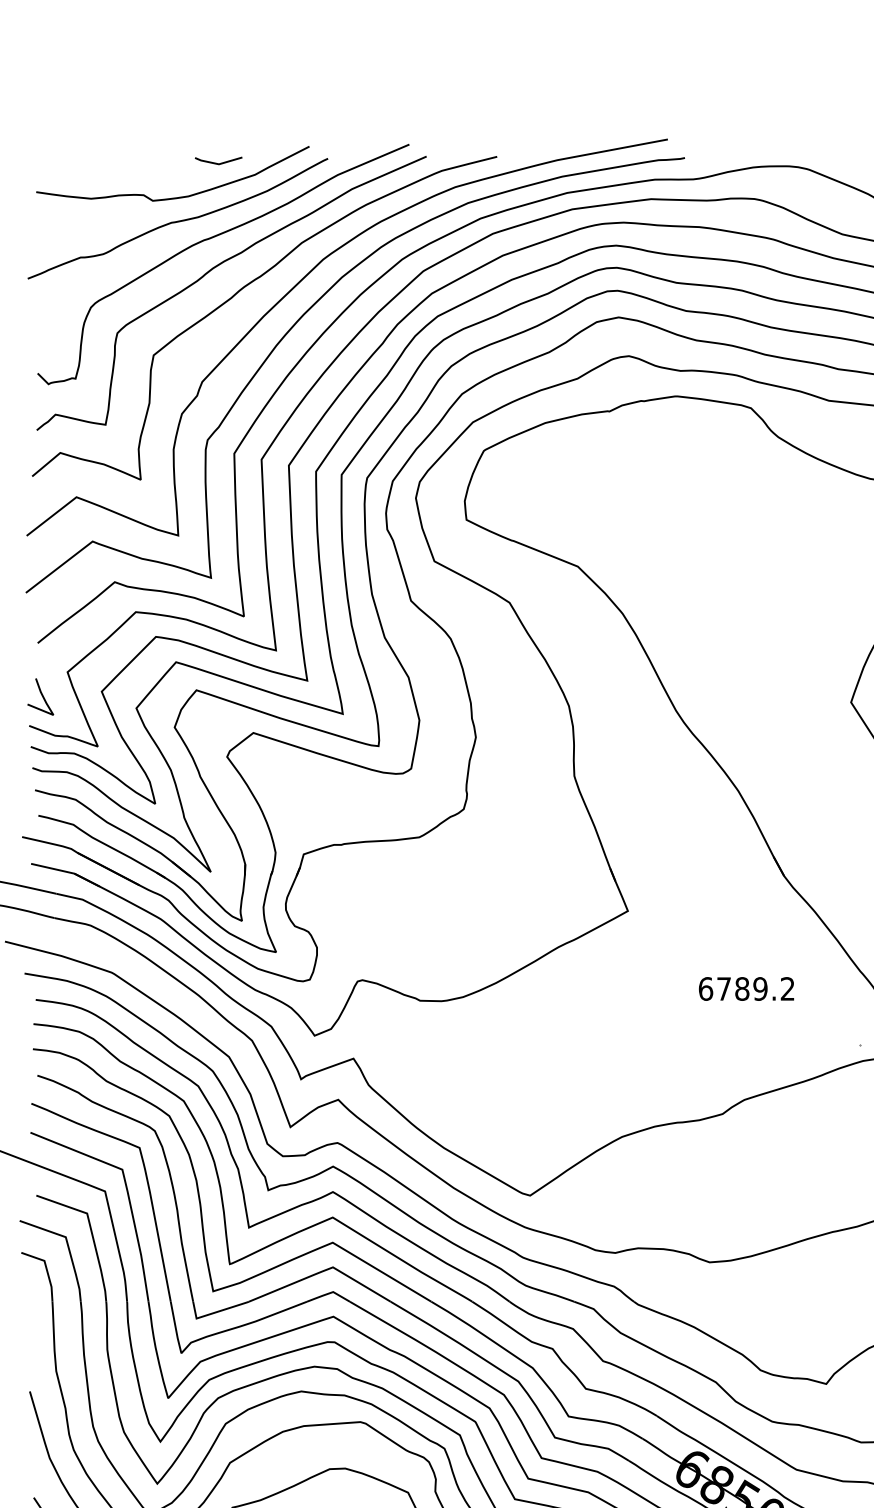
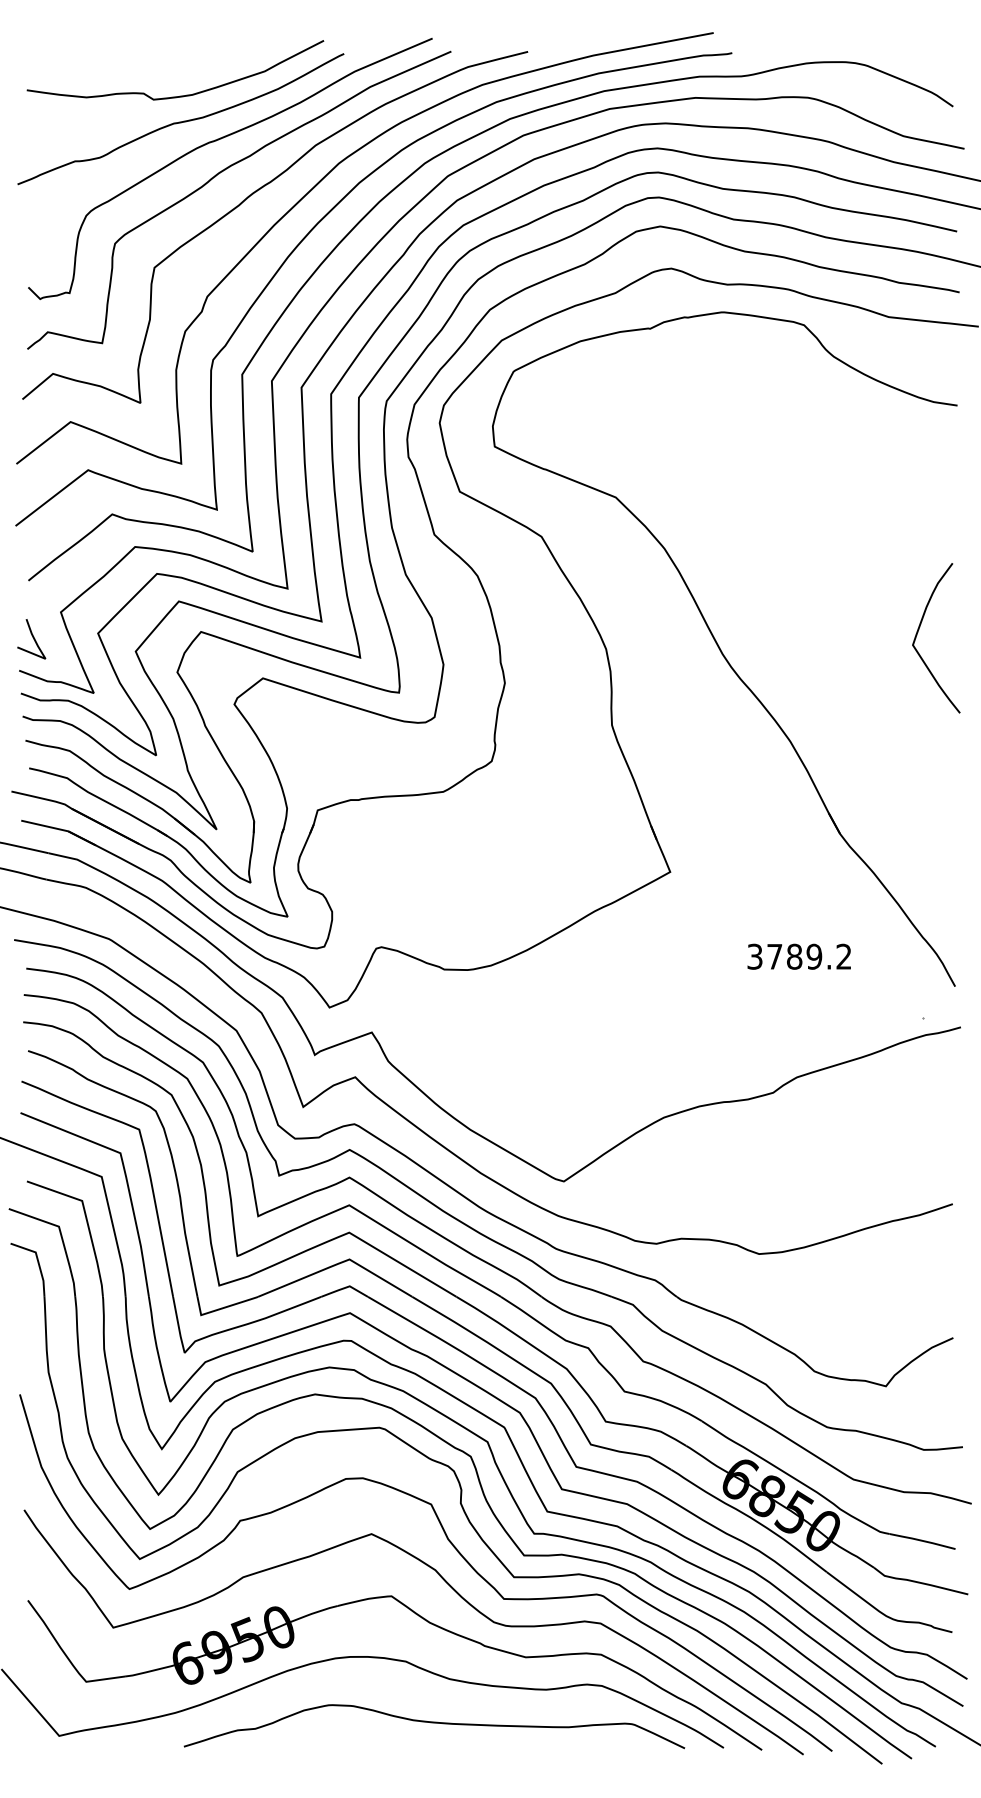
line: (218, 162) -> (224, 58), removed
text: (705, 988) -> (754, 956), 6789.2 -> 3789.2

